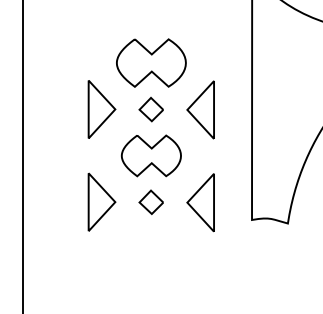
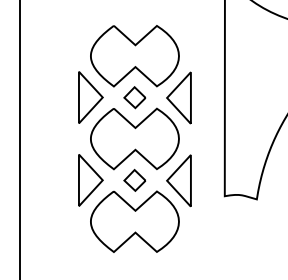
part: (151, 62) -> (135, 55), size x1.43
part: (151, 155) -> (135, 138), size x1.67
part: (151, 248) -> (135, 221), added

